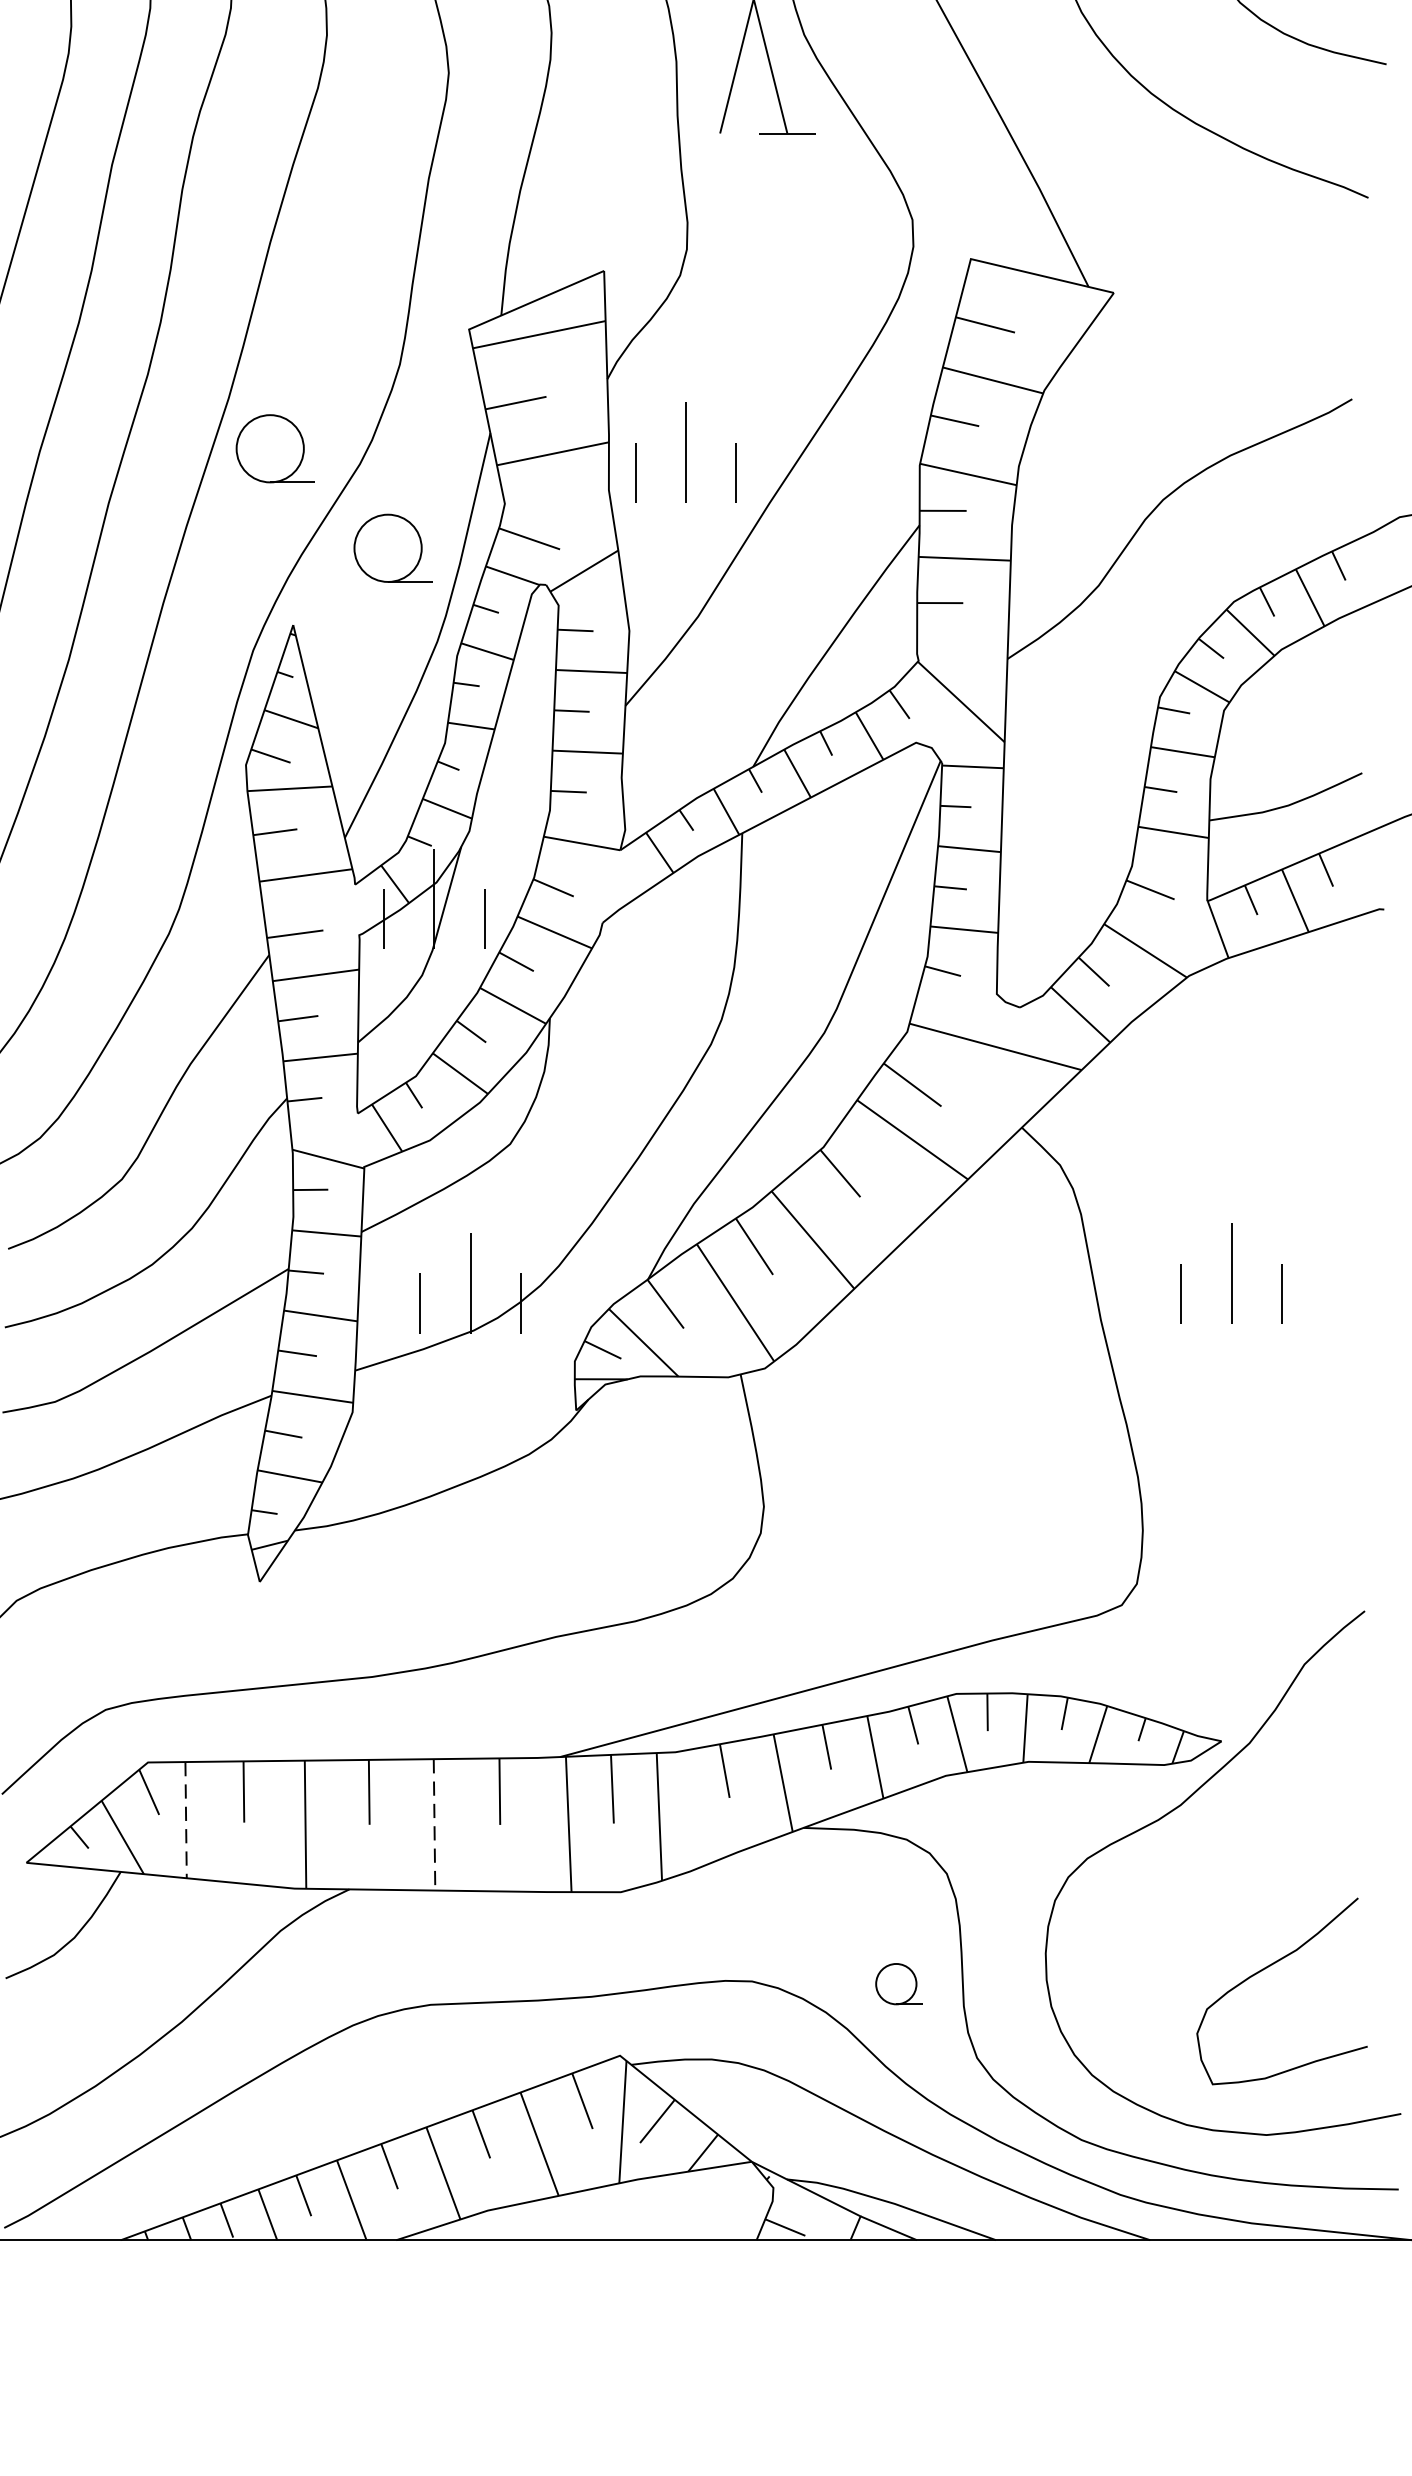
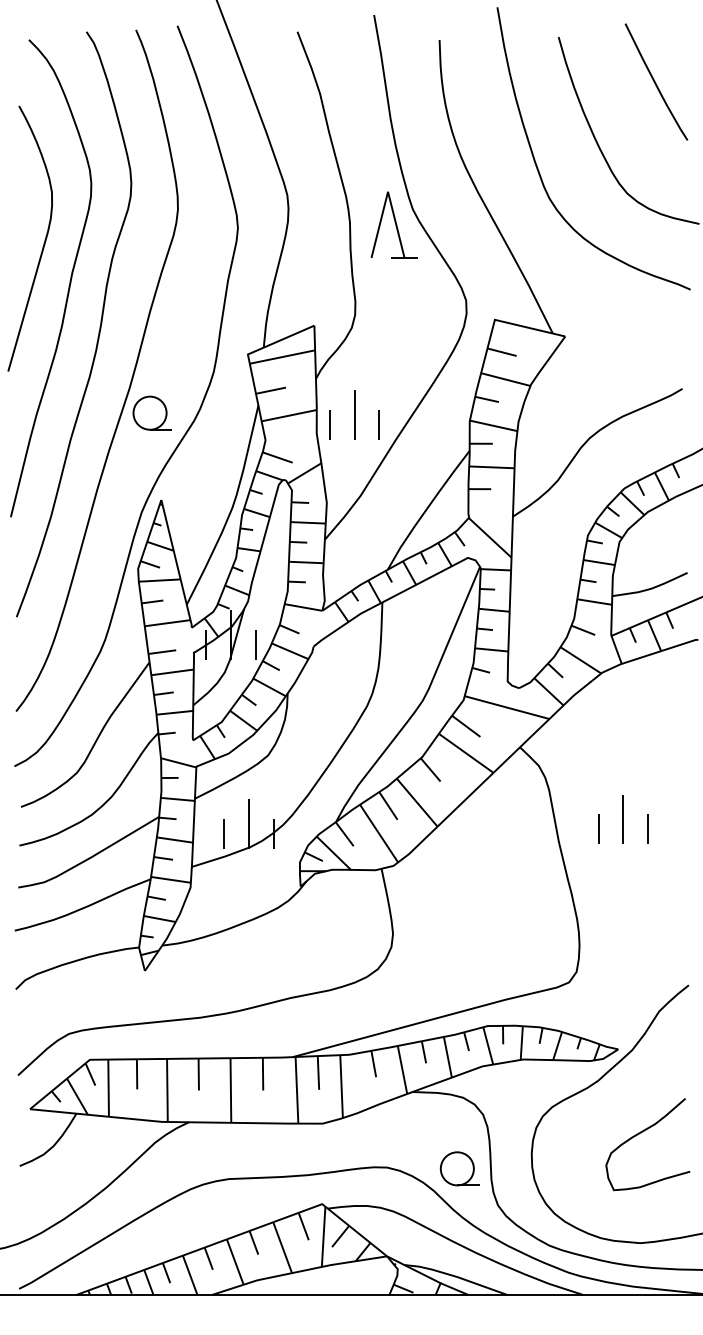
part: (391, 546) -> (209, 461), removed
line: (185, 1820) -> (108, 1088), dashed -> solid
line: (433, 1826) -> (230, 1091), dashed -> solid
curve: (1268, 1969) -> (641, 1133), moved
part: (898, 1983) -> (459, 1168), size x1.67

